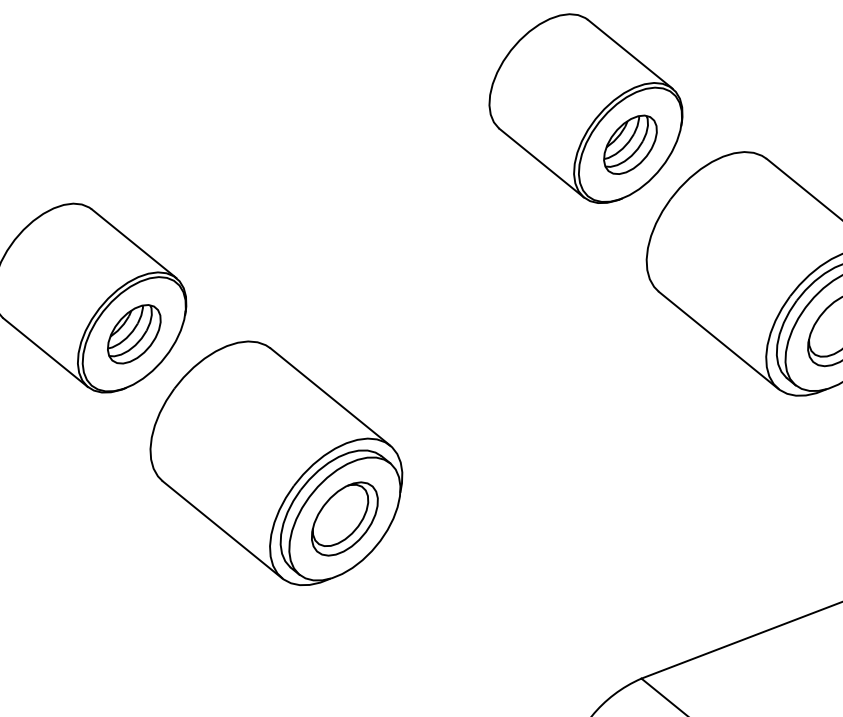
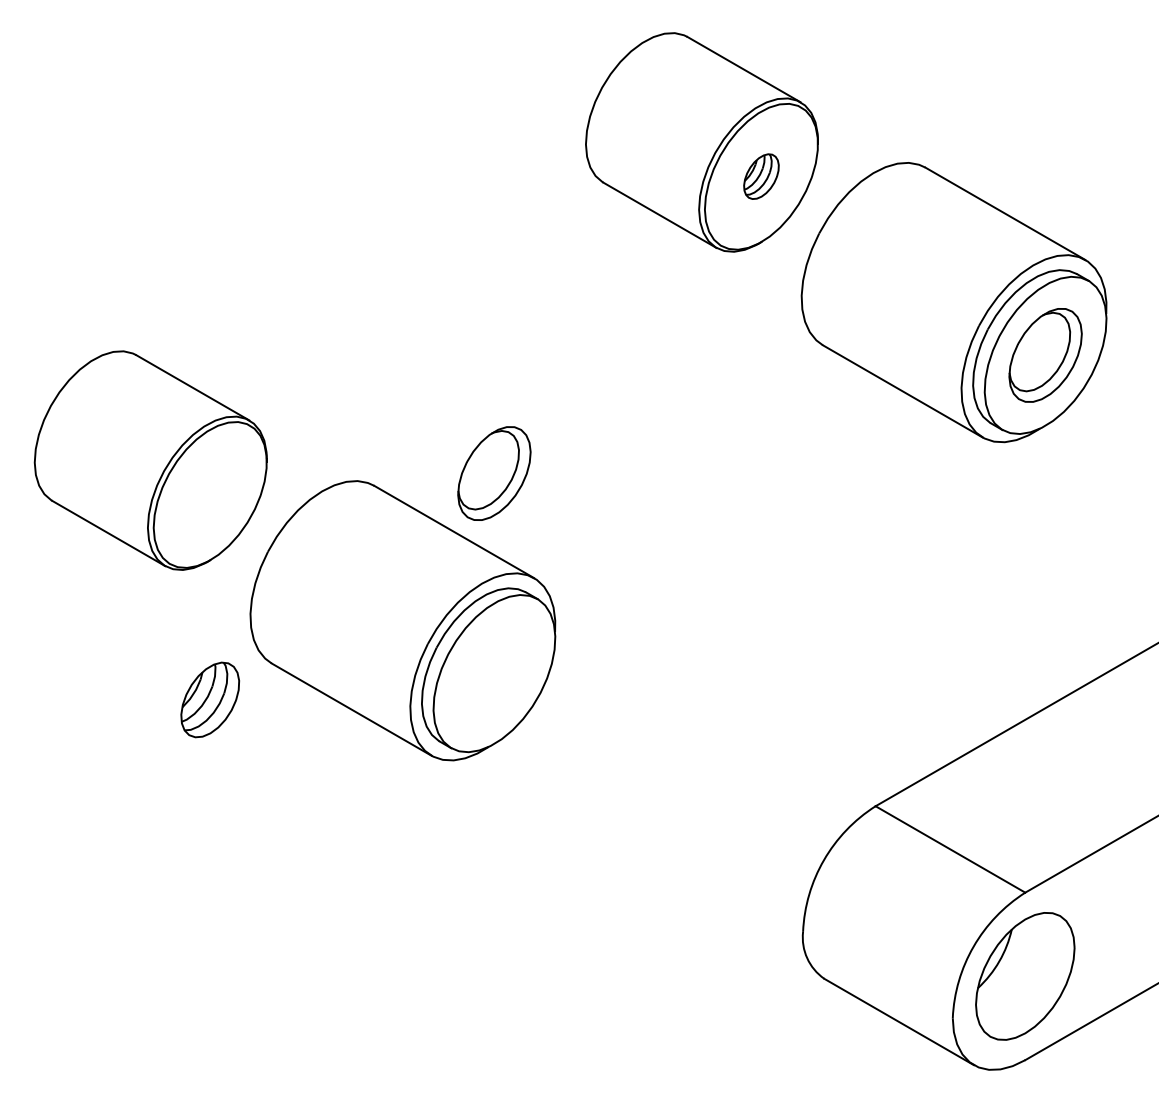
part: (630, 144) -> (761, 176), size x0.6
part: (134, 333) -> (210, 699), moved
part: (344, 518) -> (494, 473), moved

